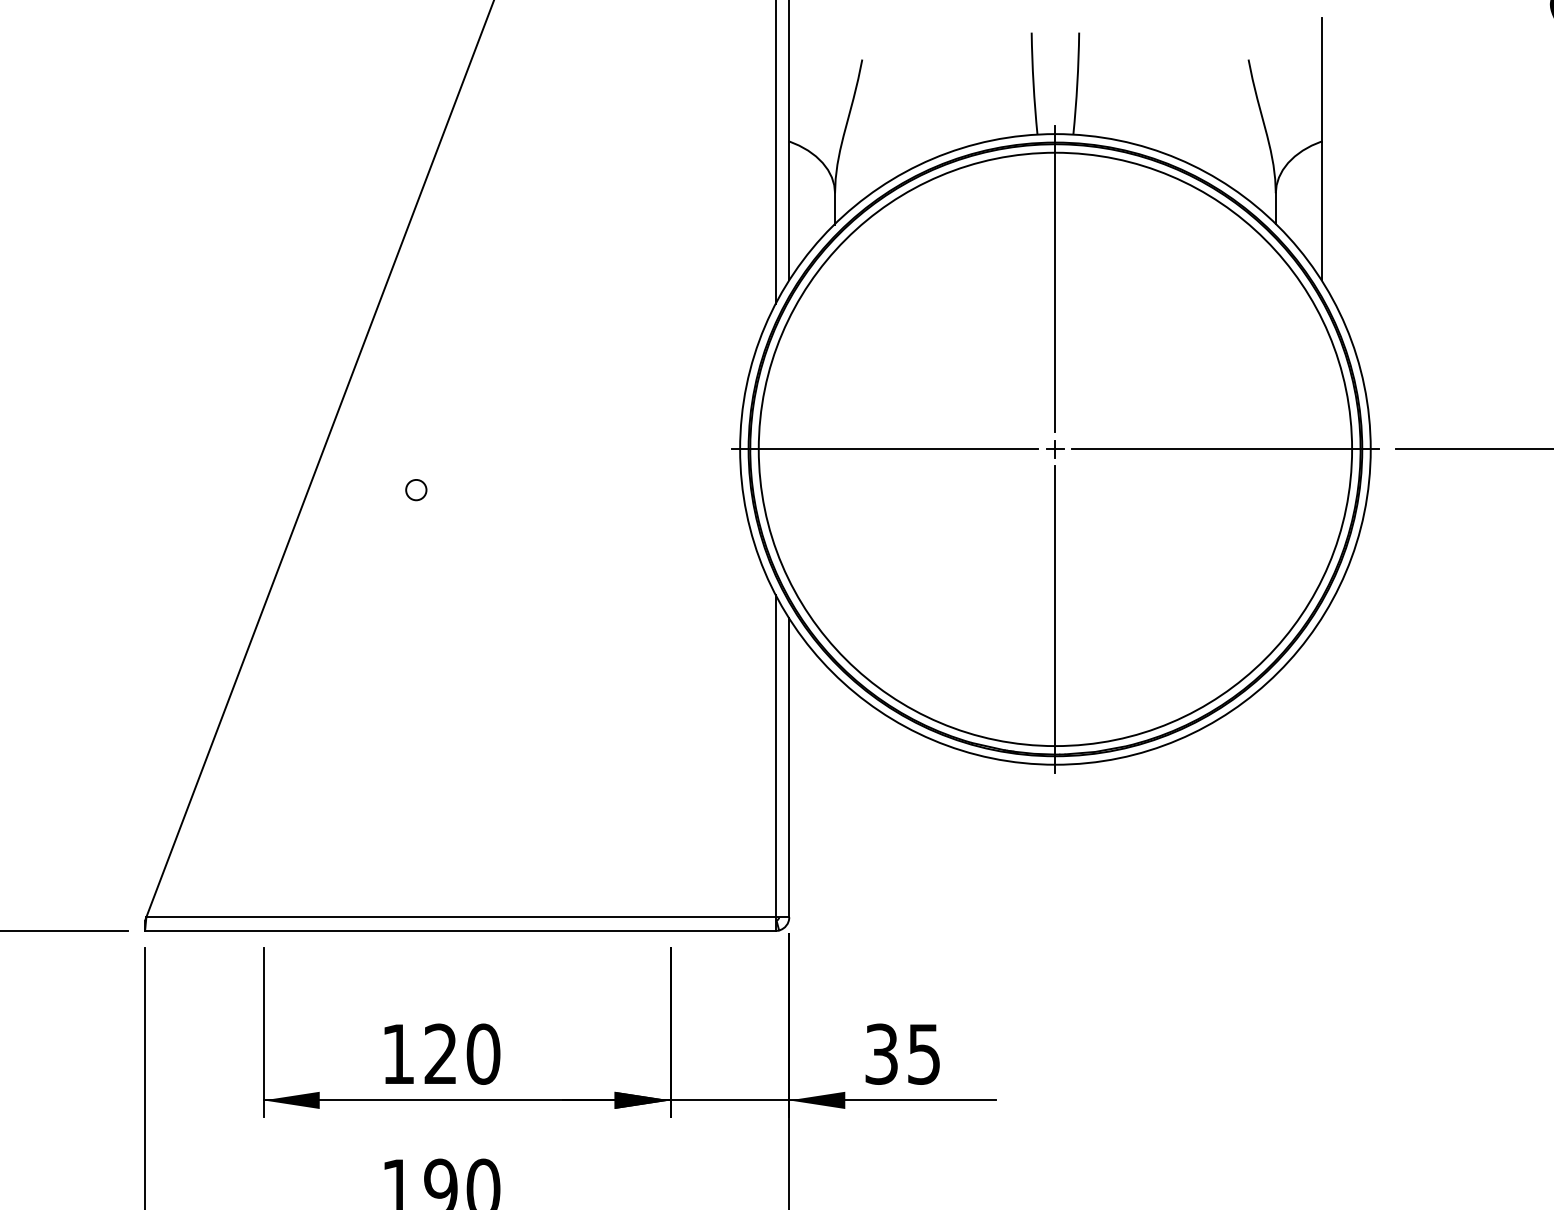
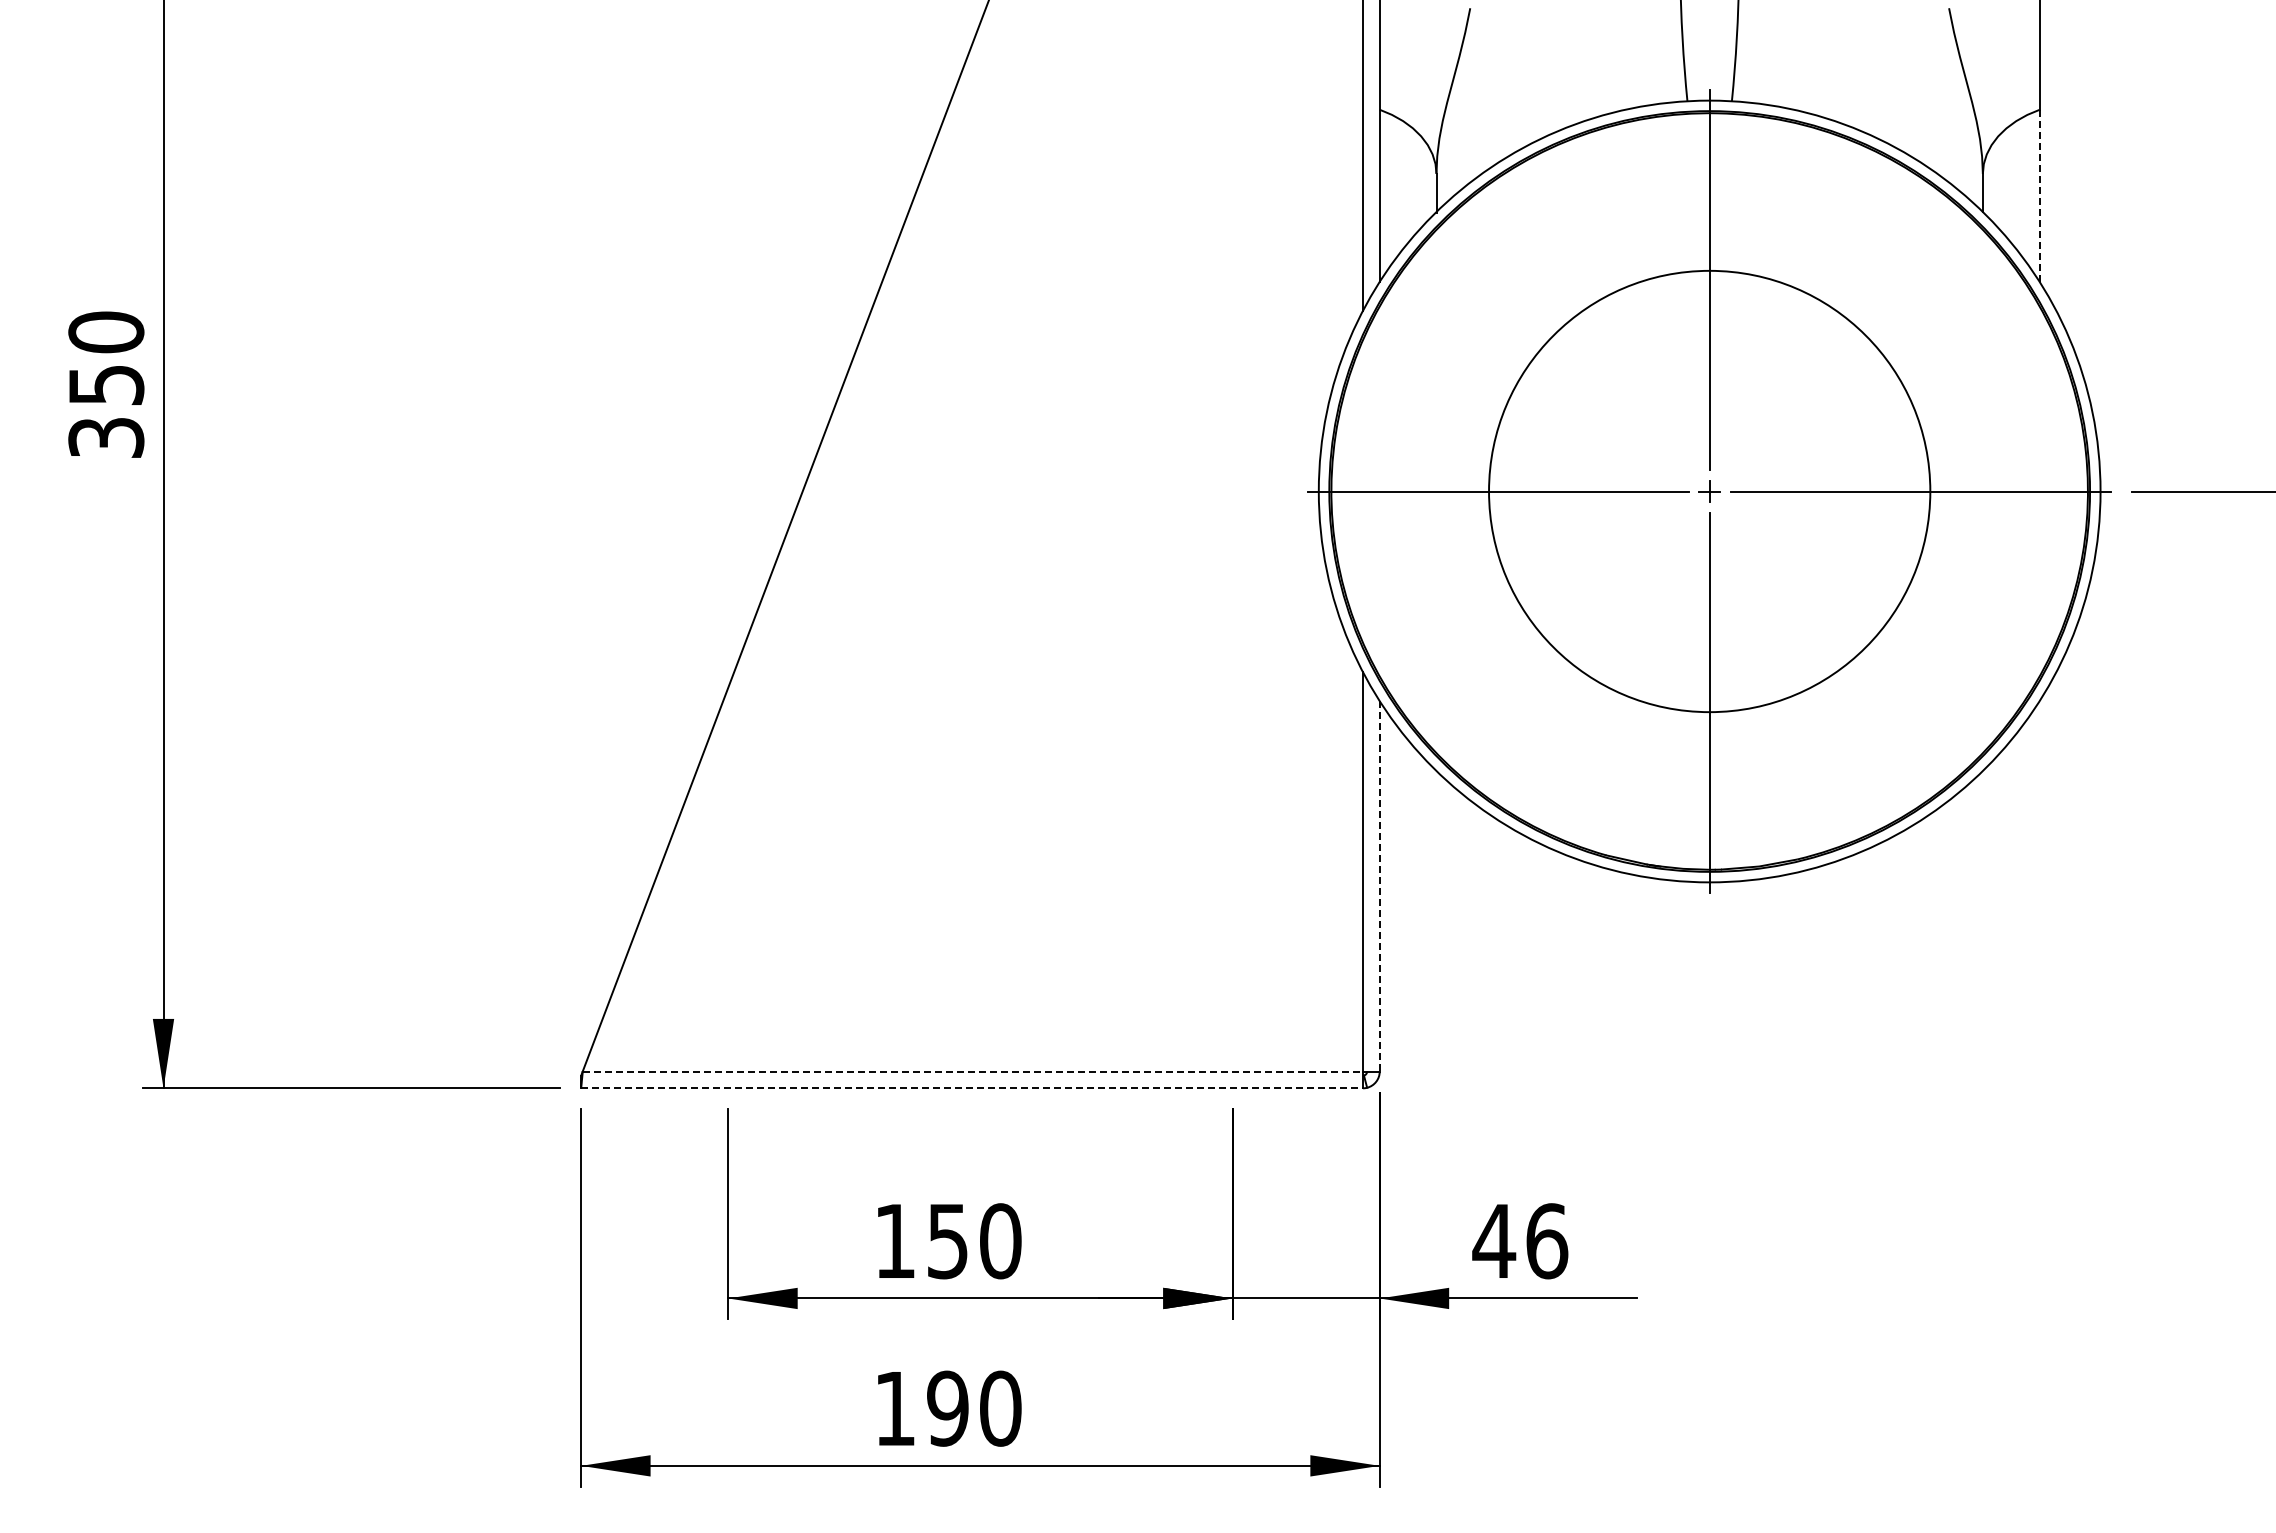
line: (1321, 211) -> (2039, 196), solid -> dashed
circle: (1055, 449) -> (1709, 491), size x0.6
circle: (416, 489) -> (917, 541), removed
line: (789, 768) -> (1379, 886), solid -> dashed
line: (461, 917) -> (973, 1071), solid -> dashed
line: (460, 931) -> (972, 1088), solid -> dashed
text: (440, 1054) -> (947, 1241), 120 -> 150
text: (902, 1054) -> (1520, 1241), 35 -> 46

